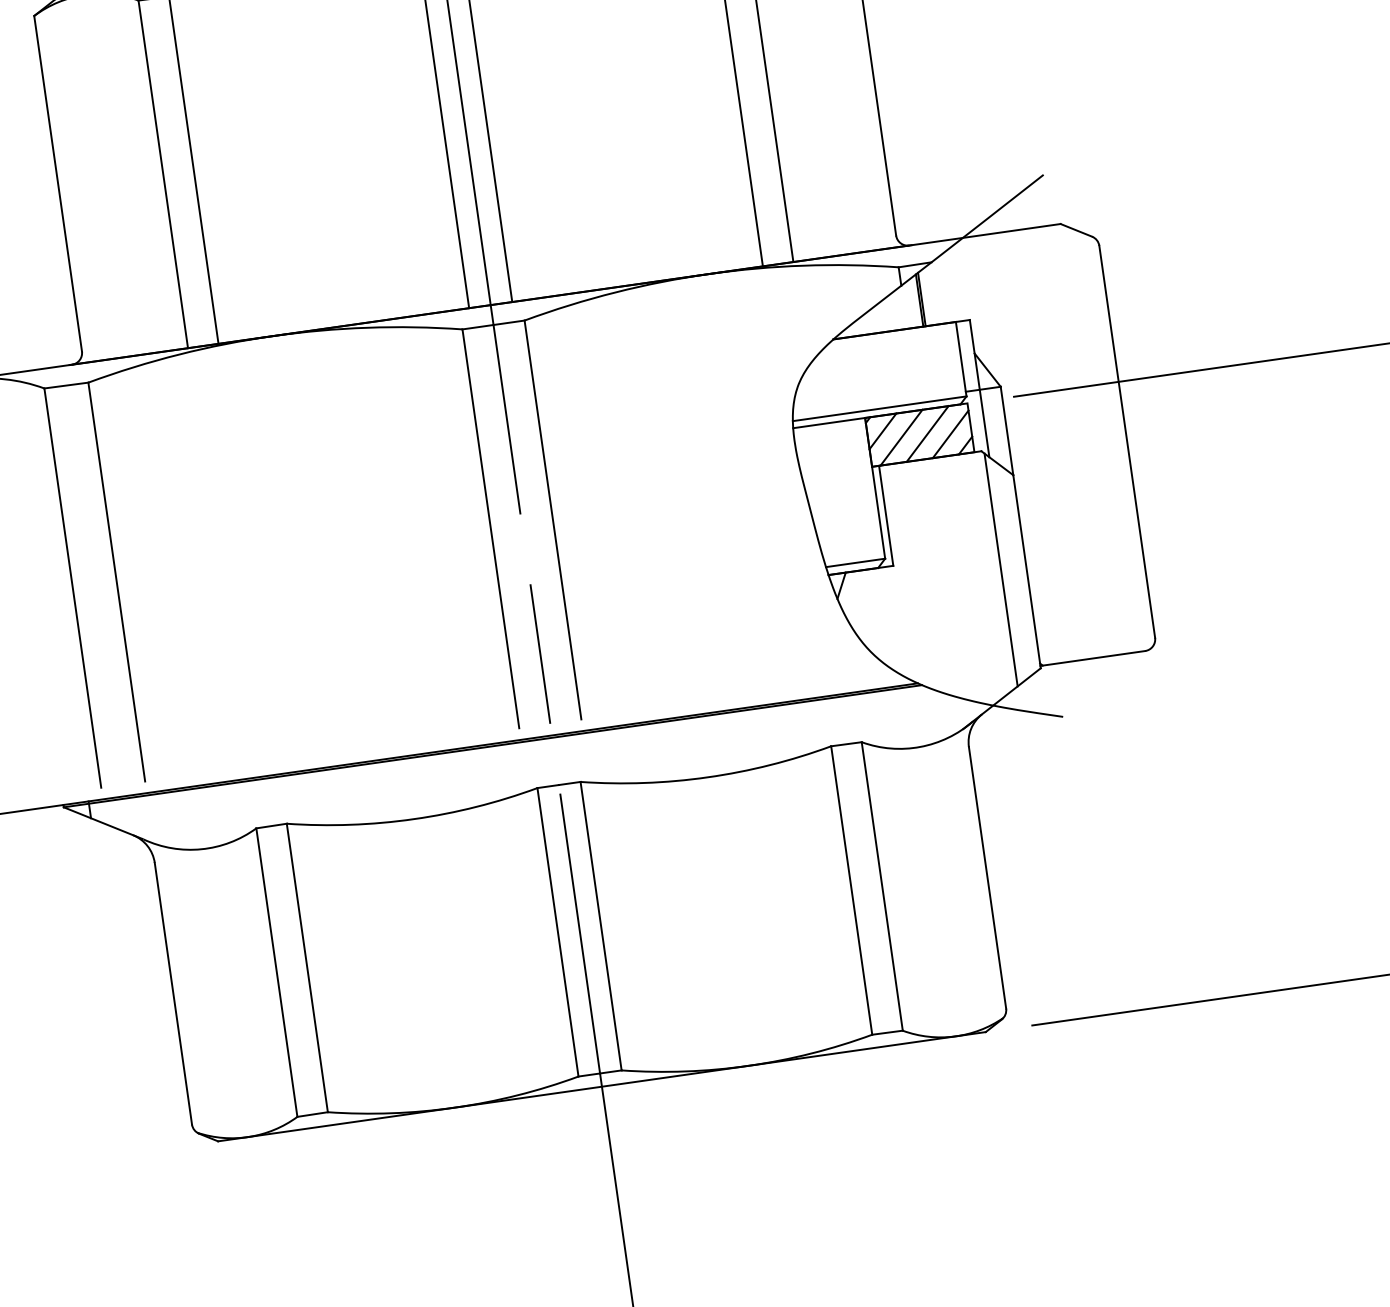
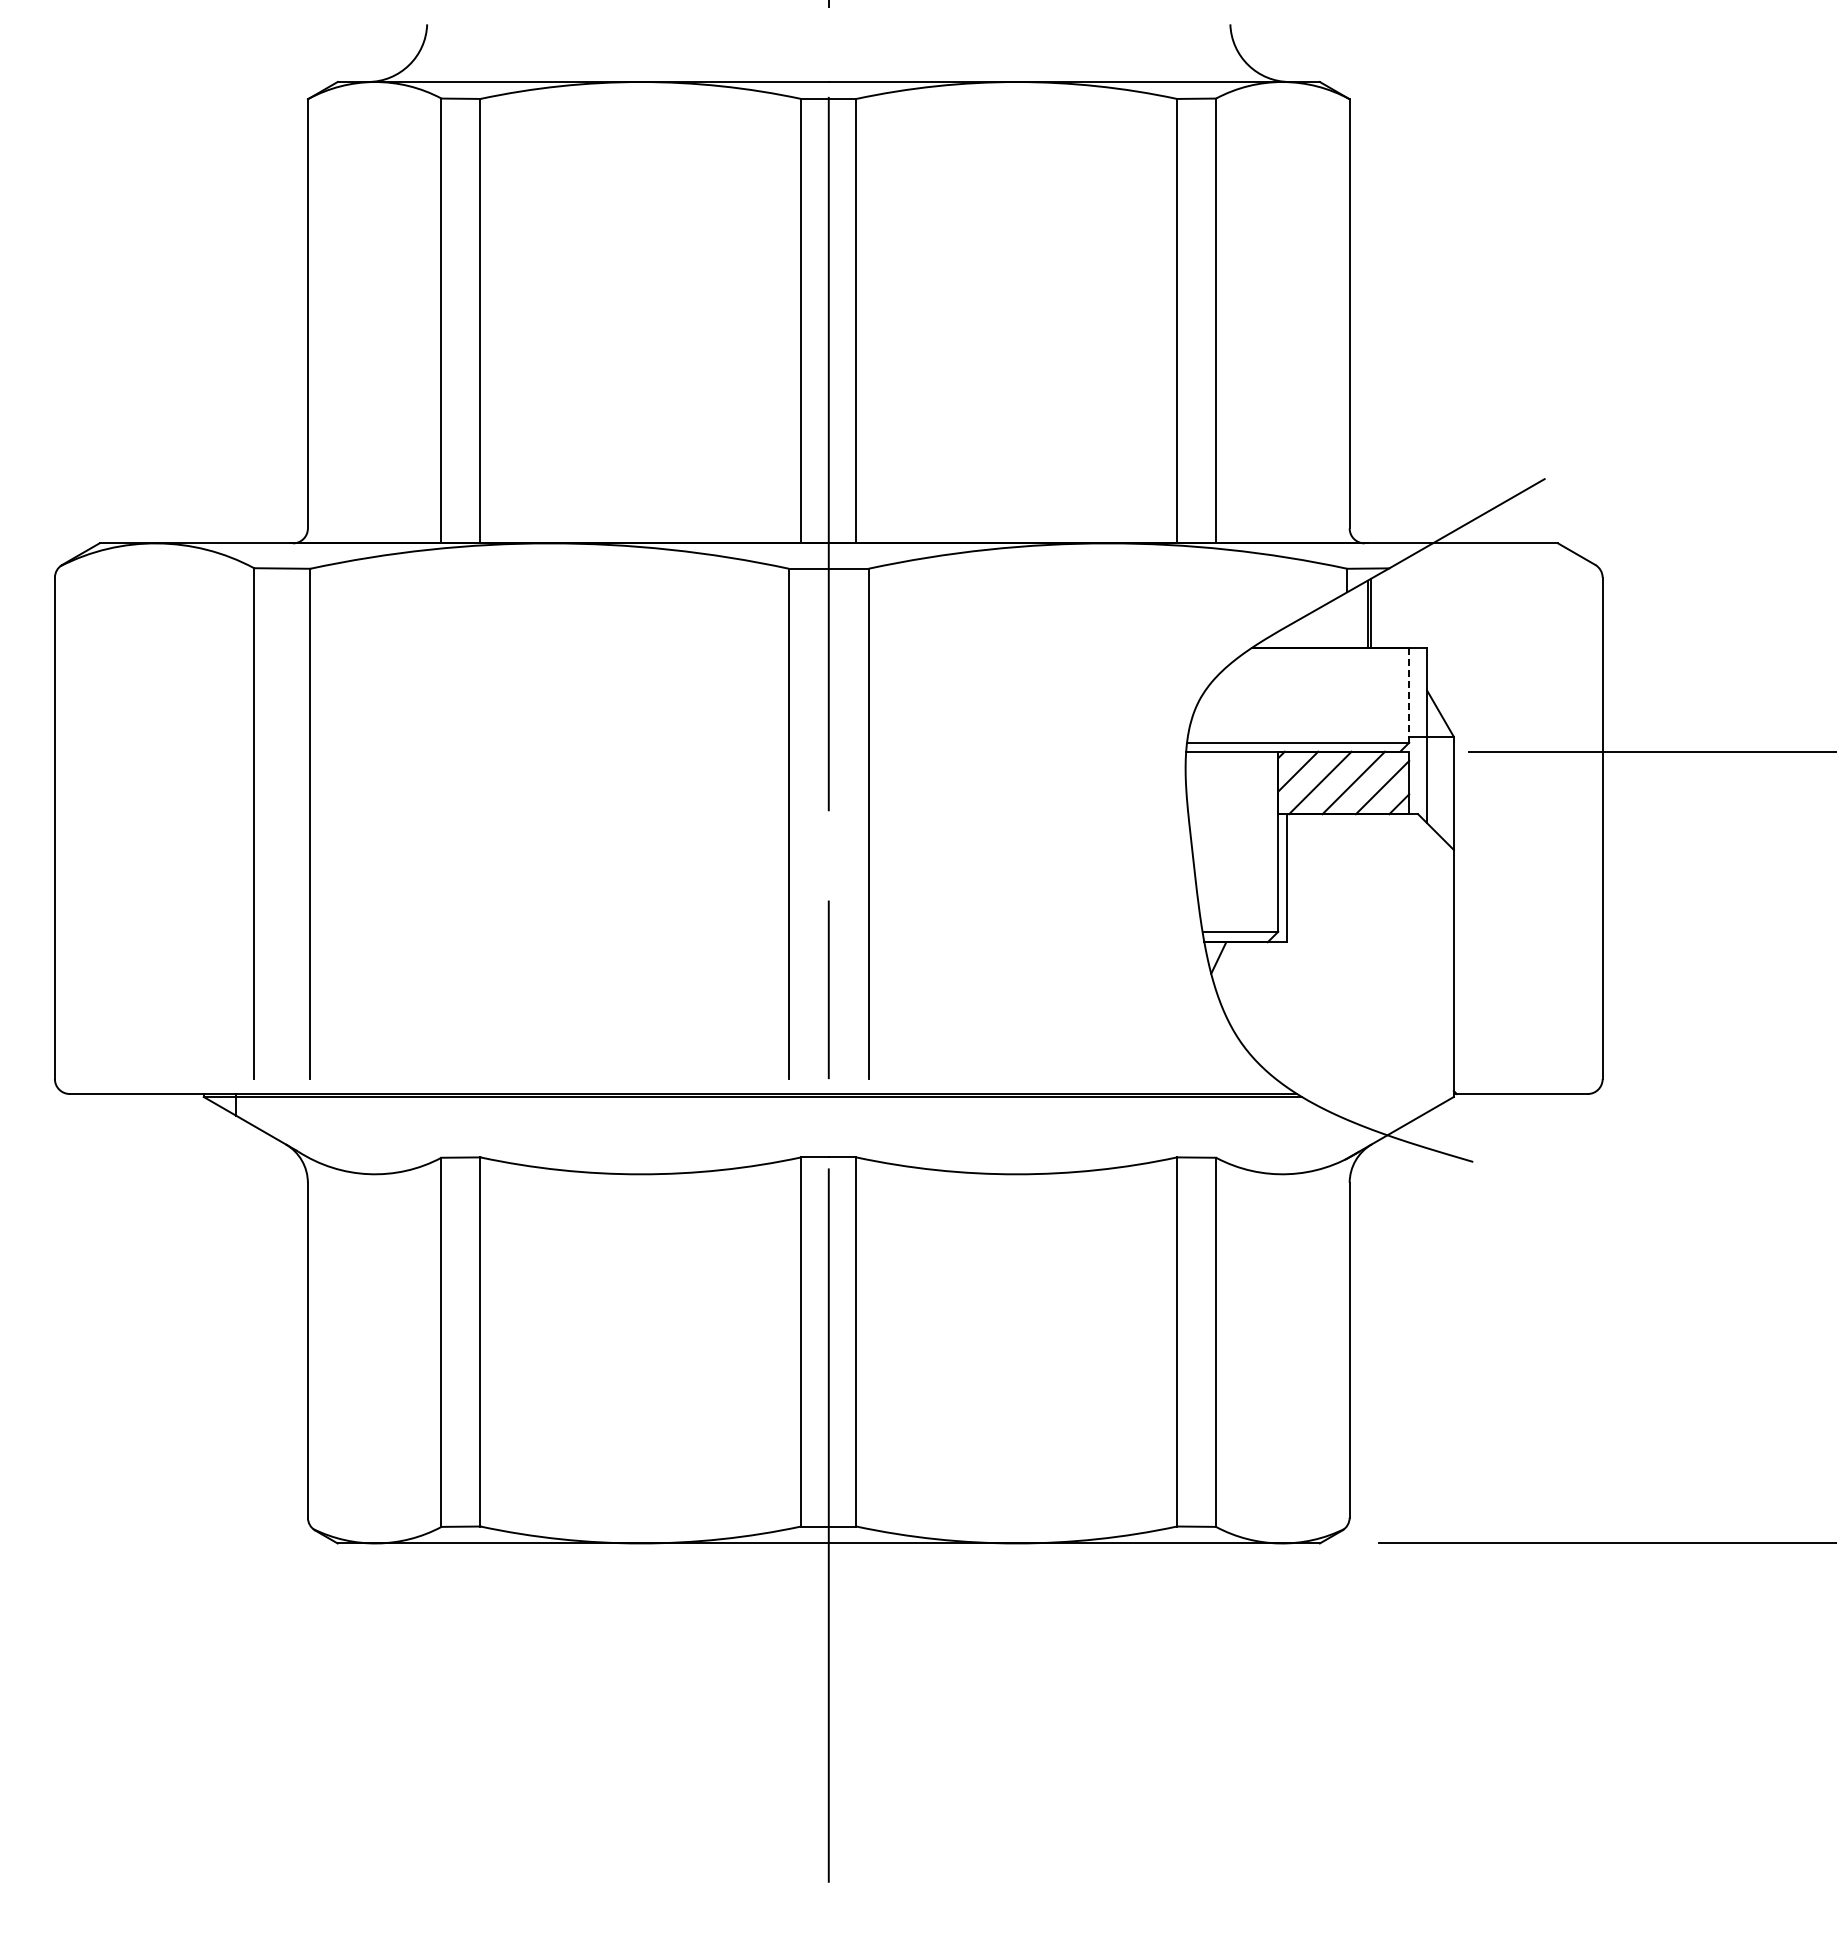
line: (961, 359) -> (1409, 695), solid -> dashed
line: (1000, 569) -> (1421, 966), removed

